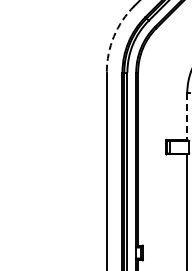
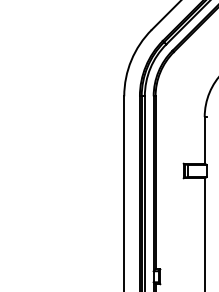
arc: (114, 36) -> (131, 60), dashed -> solid
line: (187, 116) -> (204, 140), dashed -> solid

